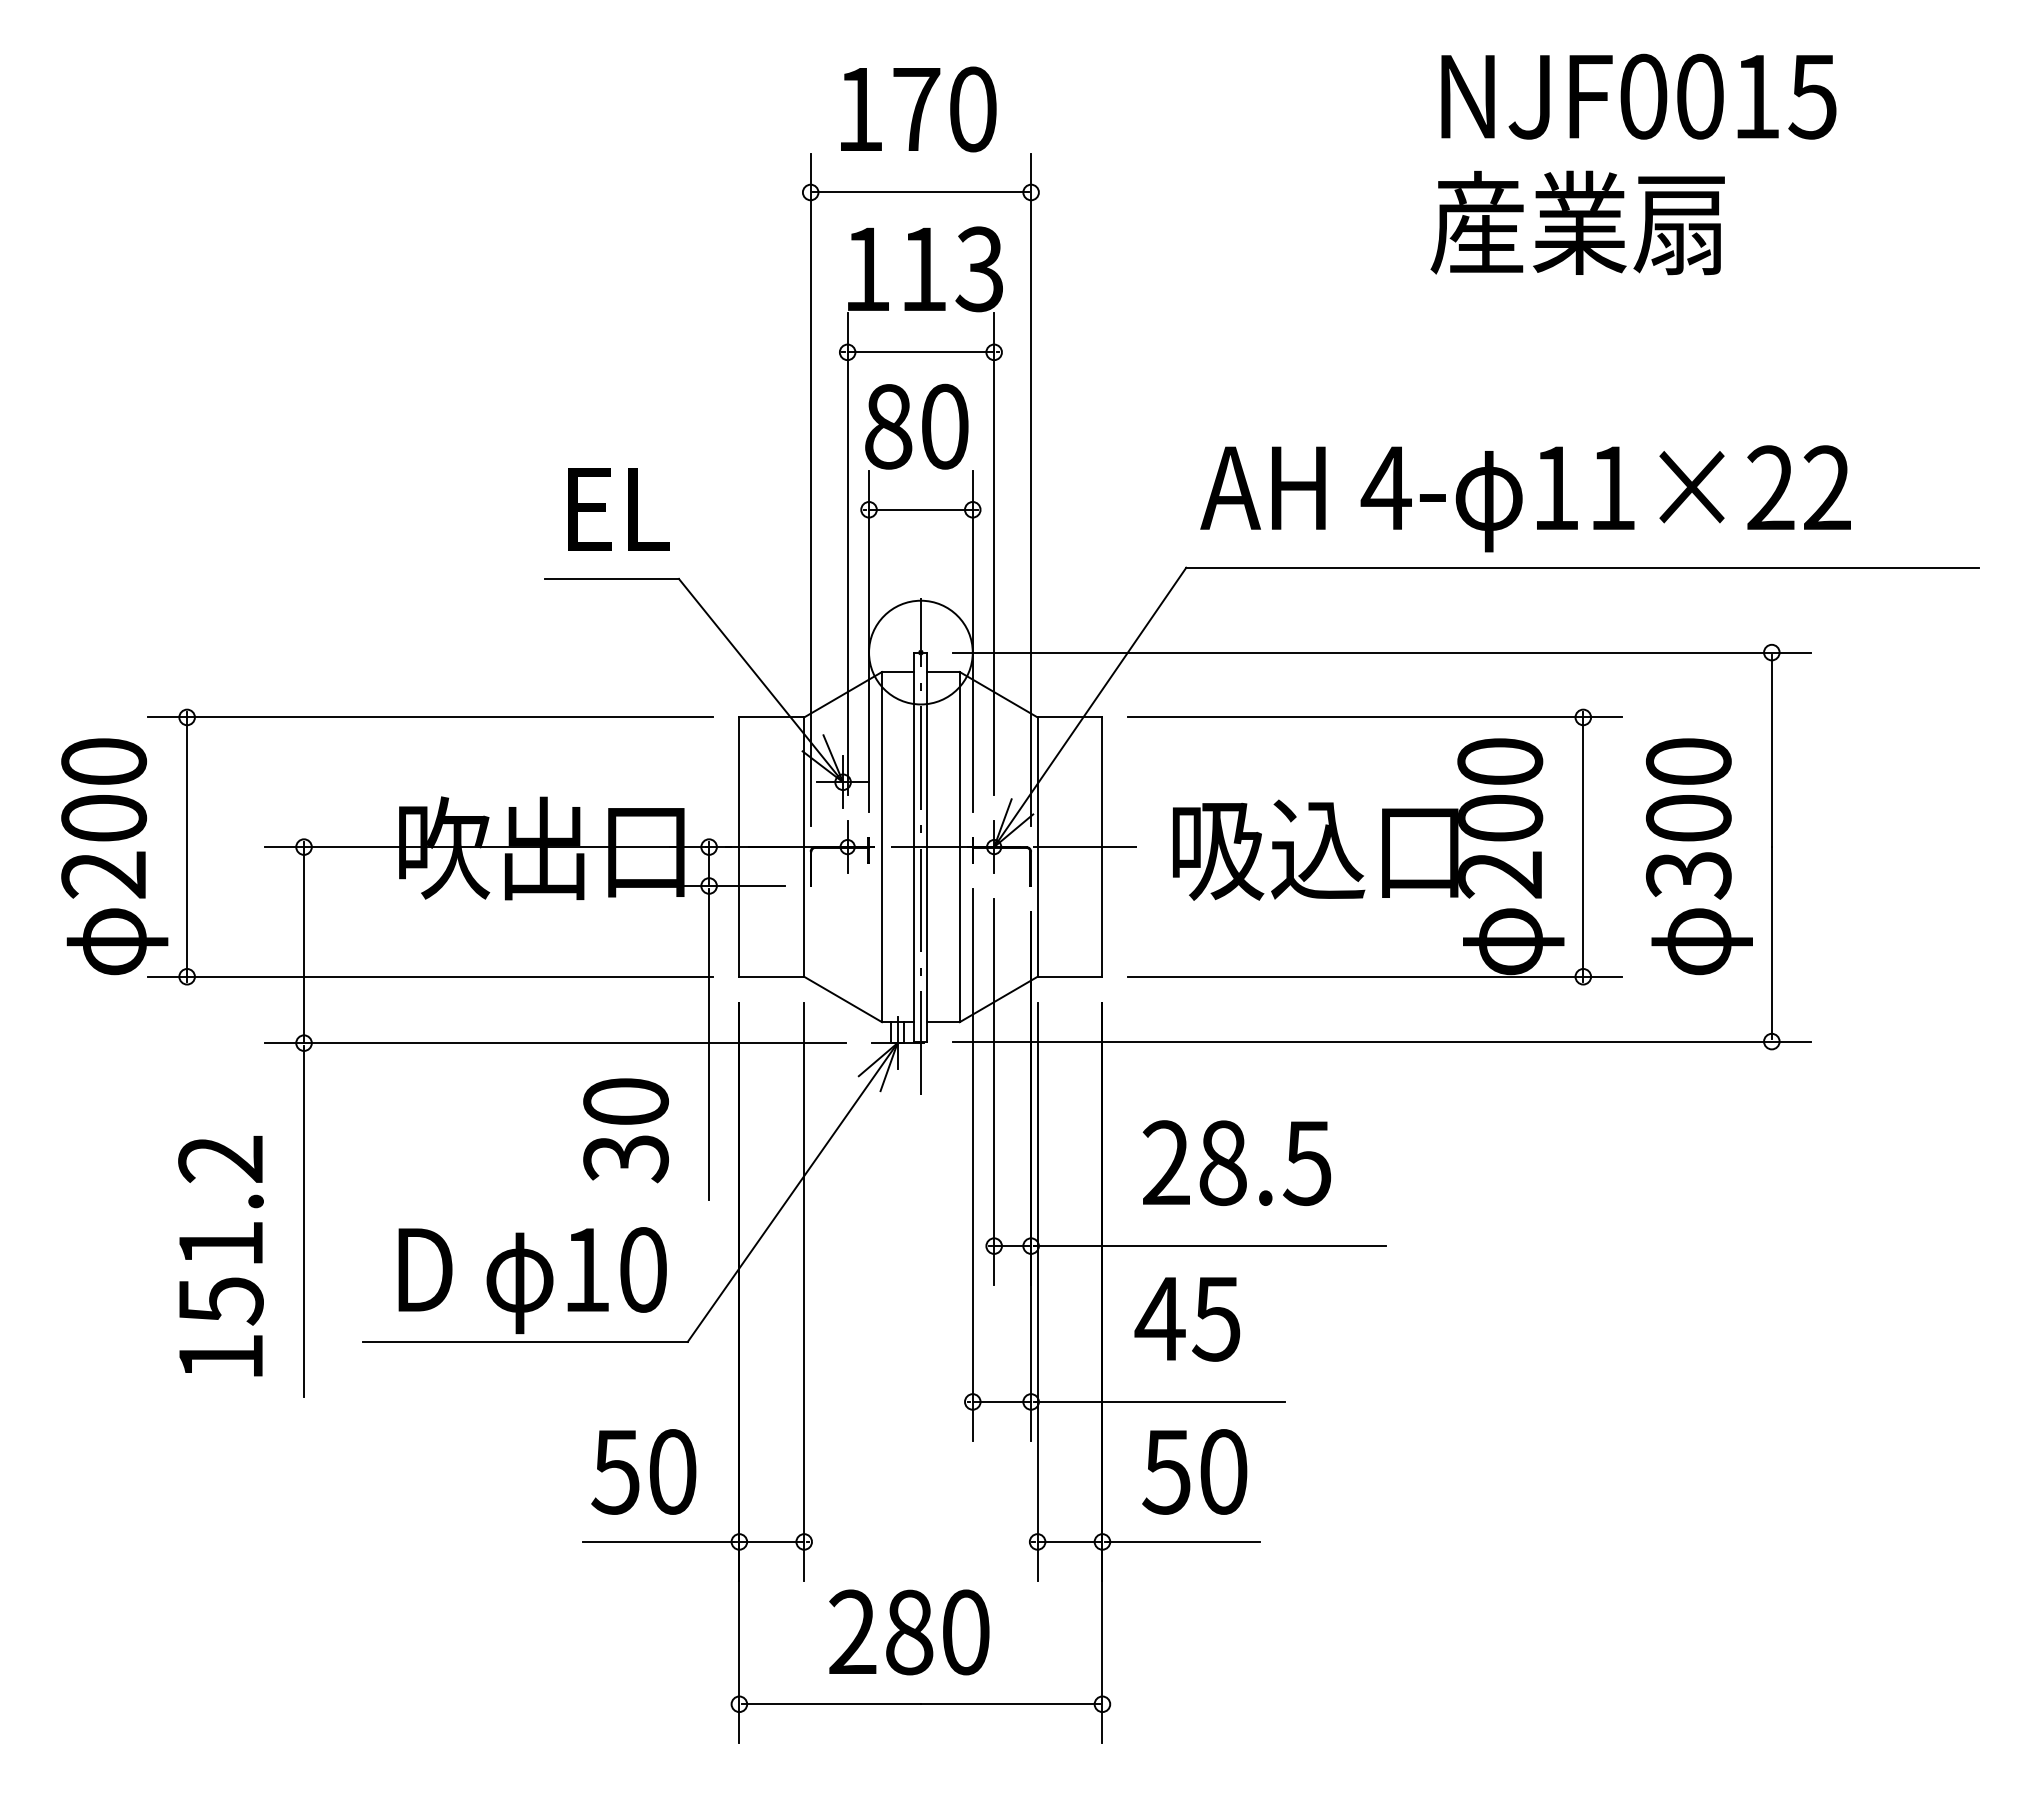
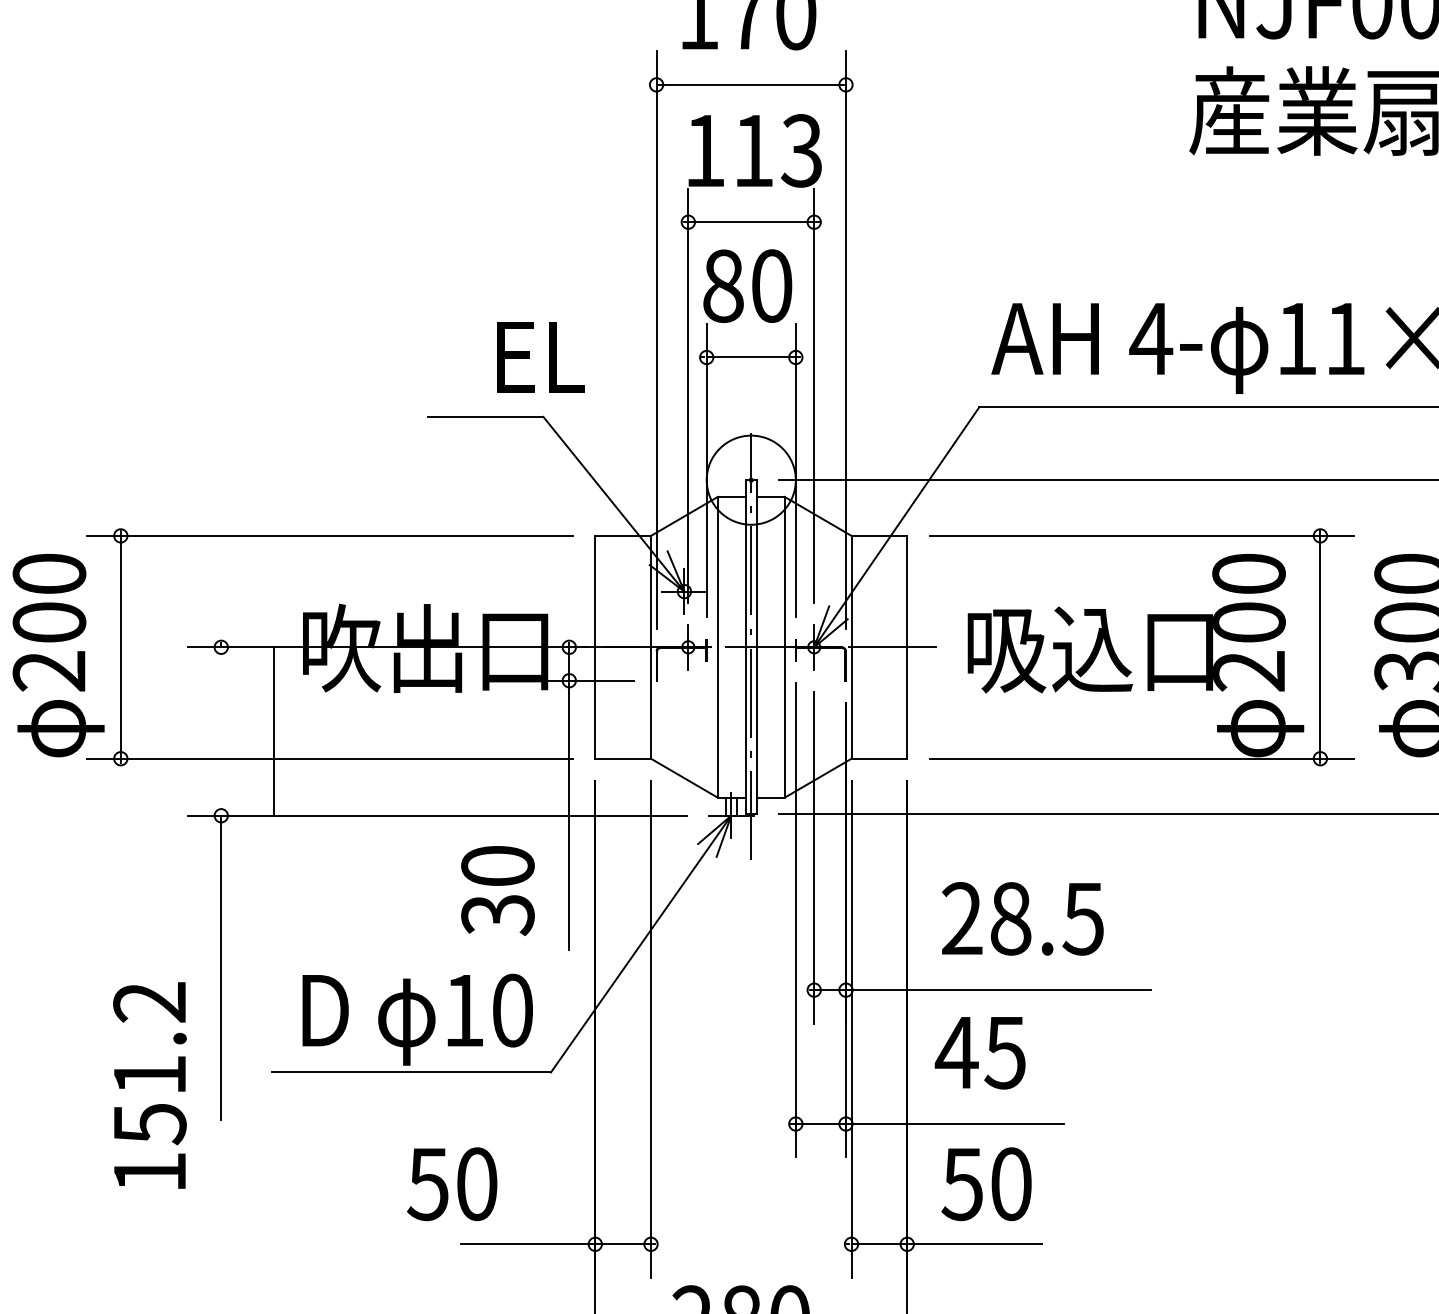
text: (618, 509) -> (540, 357), moved
line: (304, 945) -> (274, 731), moved
text: (220, 1256) -> (149, 1085), moved
text: (643, 1471) -> (451, 1183), moved

